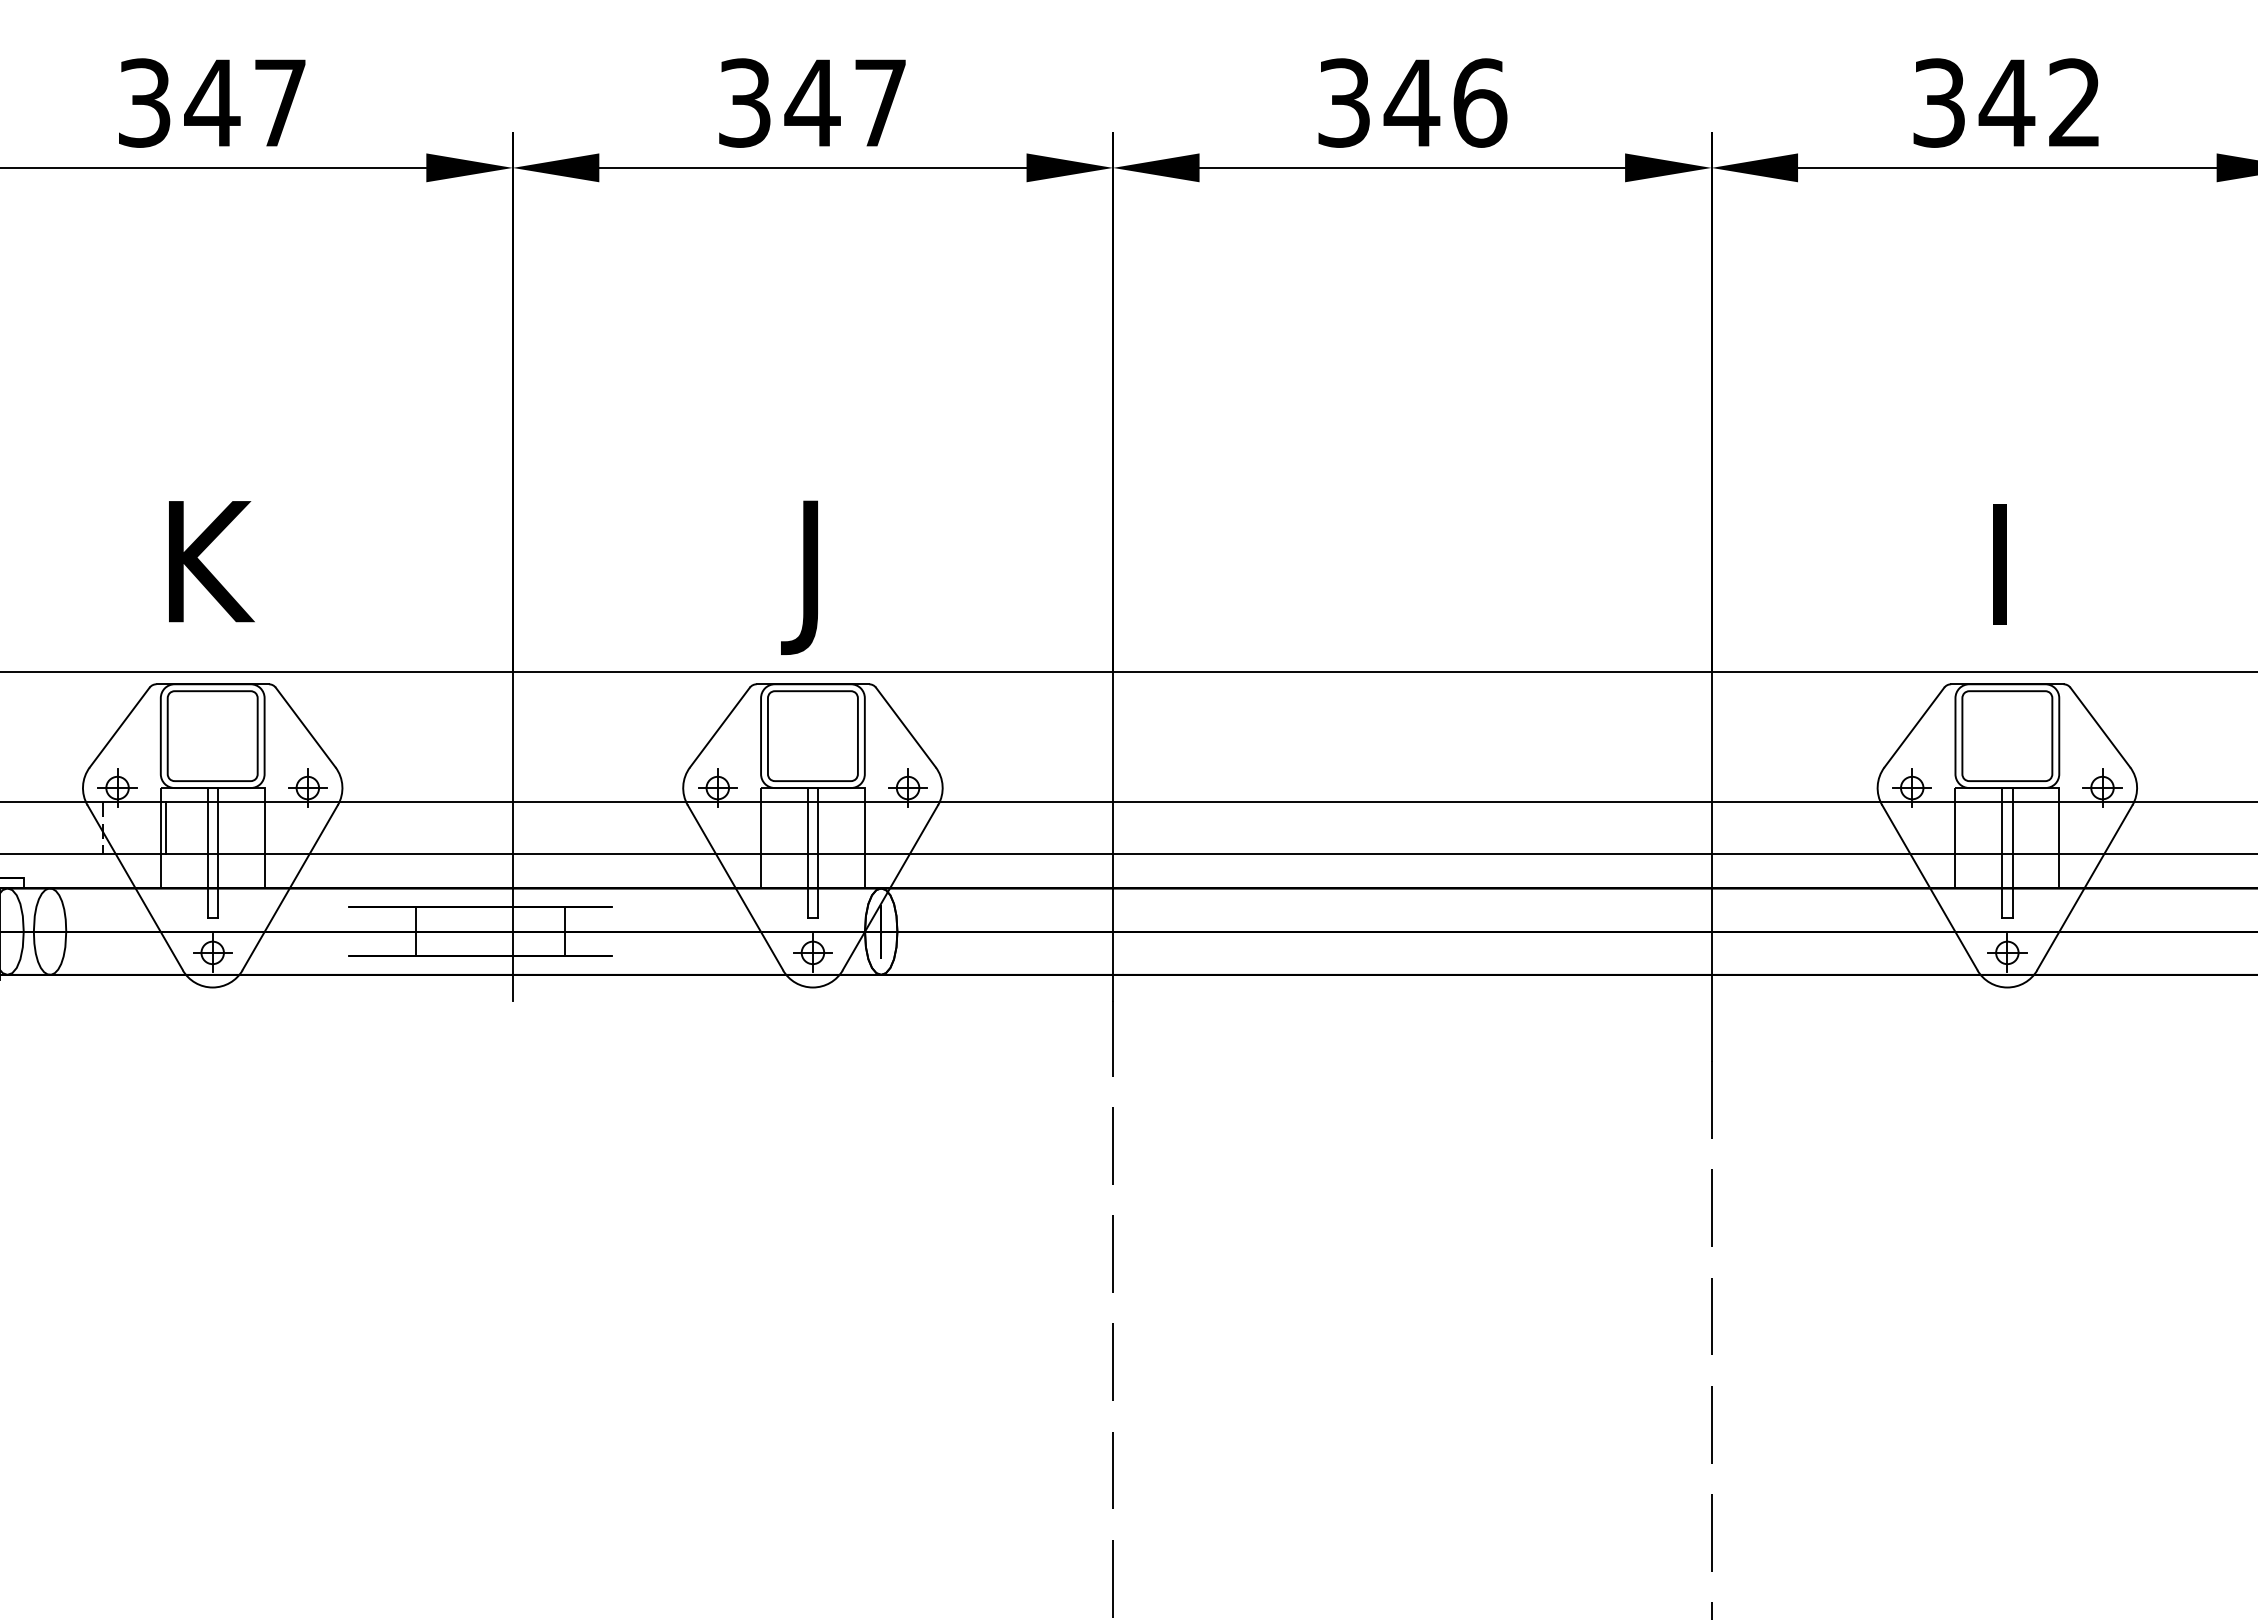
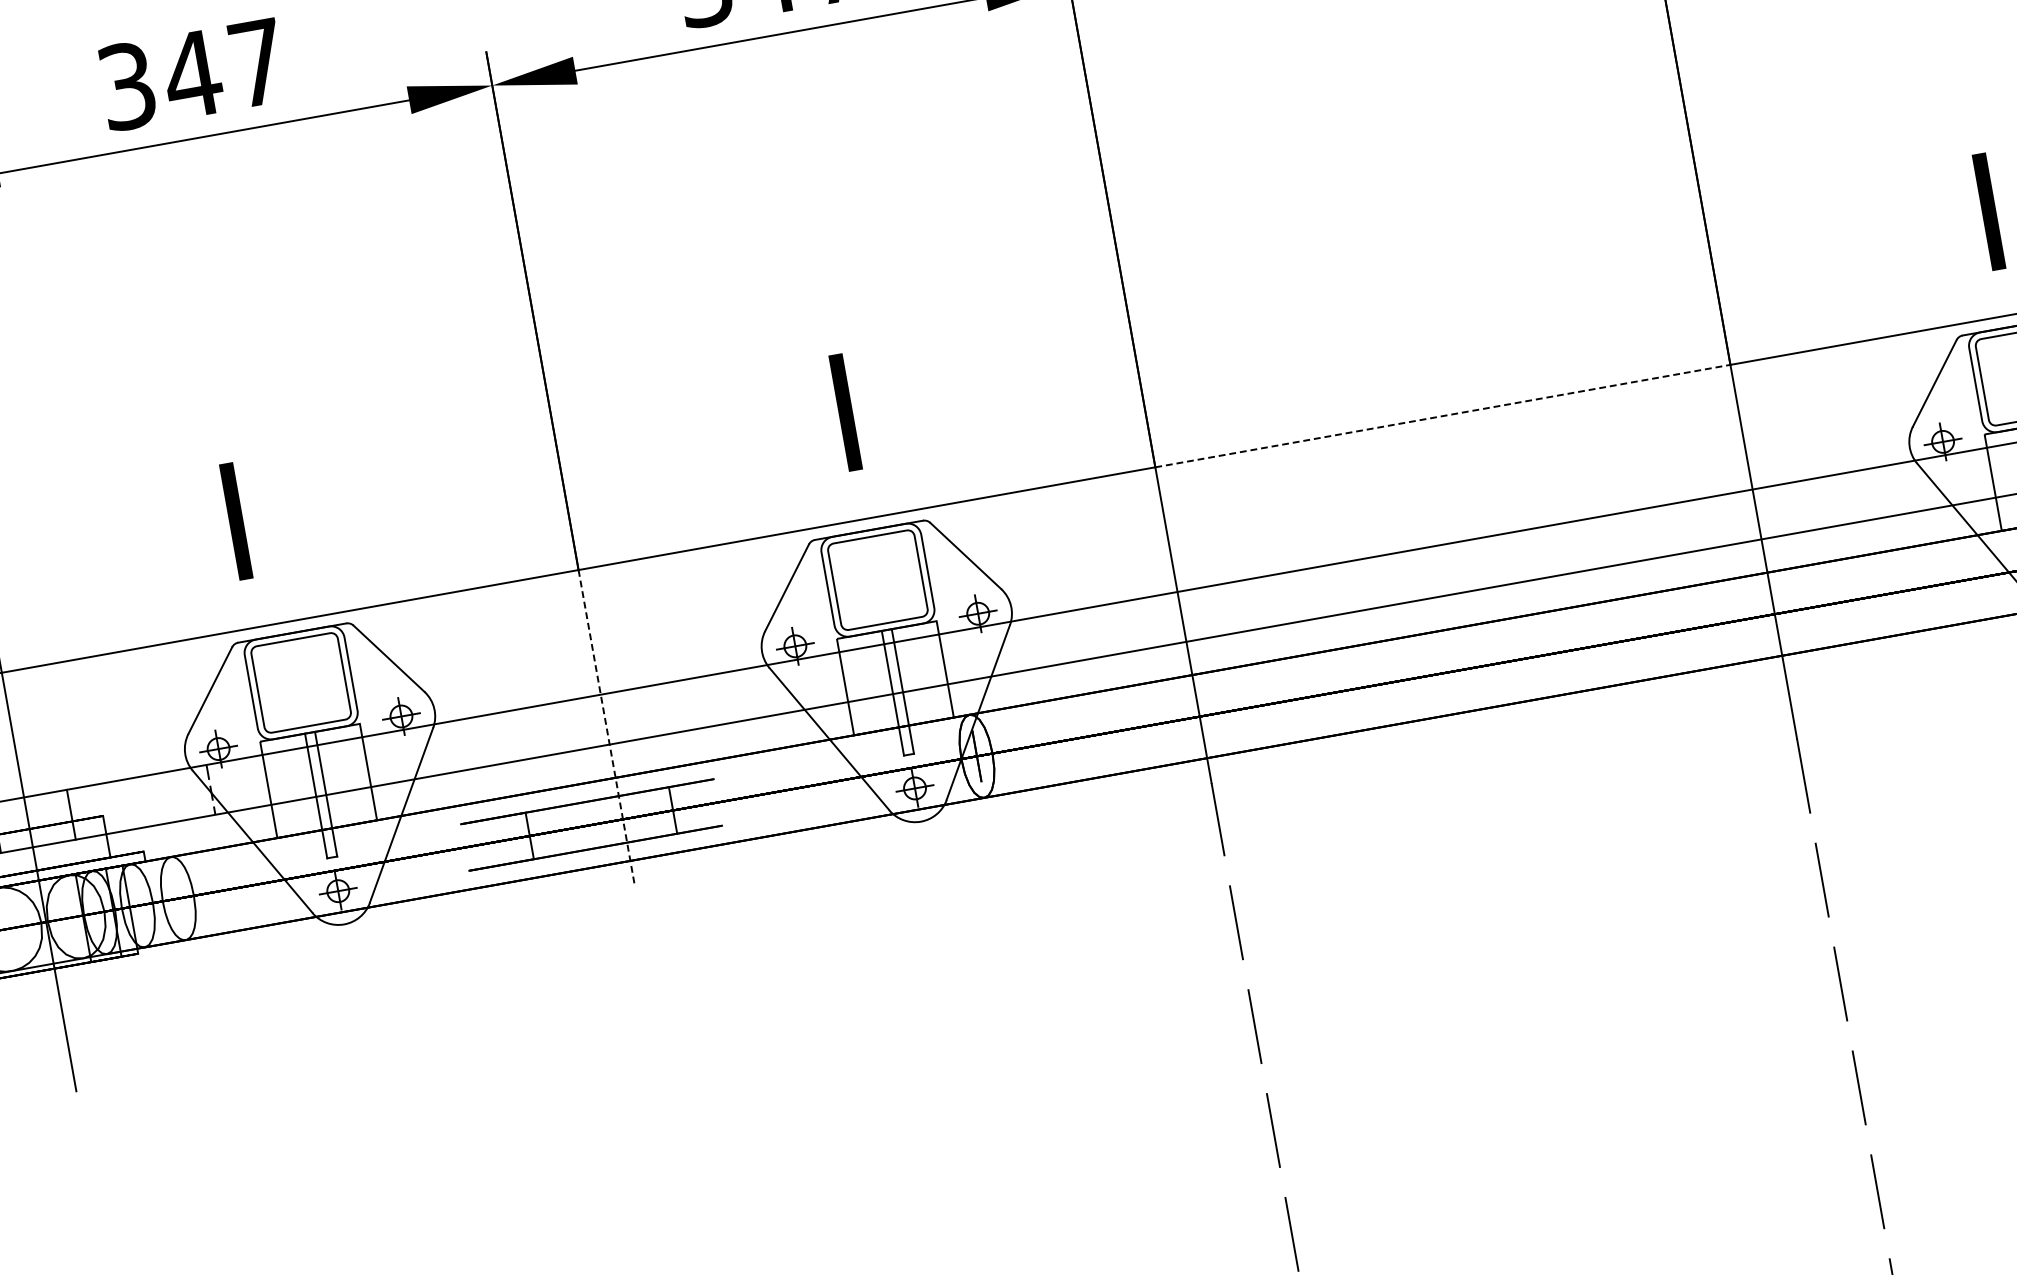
text: (211, 561) -> (270, 515), K -> I
text: (799, 577) -> (837, 430), J -> I
line: (1412, 672) -> (1443, 416), solid -> dashed
line: (165, 827) -> (271, 778), removed
line: (512, 837) -> (606, 728), solid -> dashed

